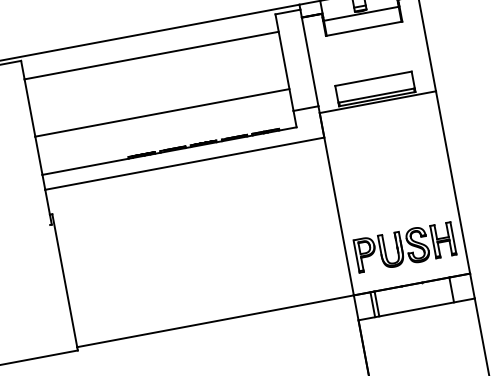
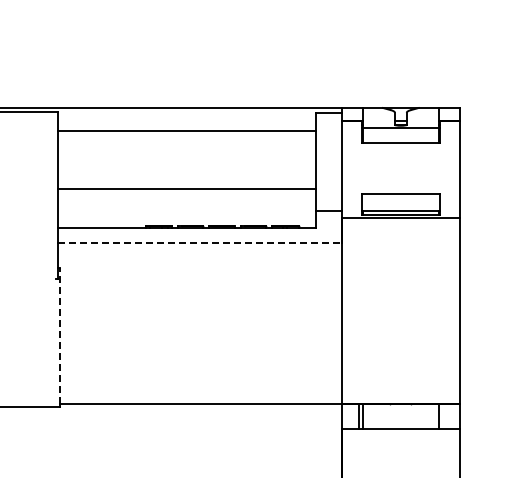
line: (184, 164) -> (199, 243), solid -> dashed
part: (404, 247) -> (400, 365), removed
line: (64, 280) -> (60, 335), solid -> dashed

